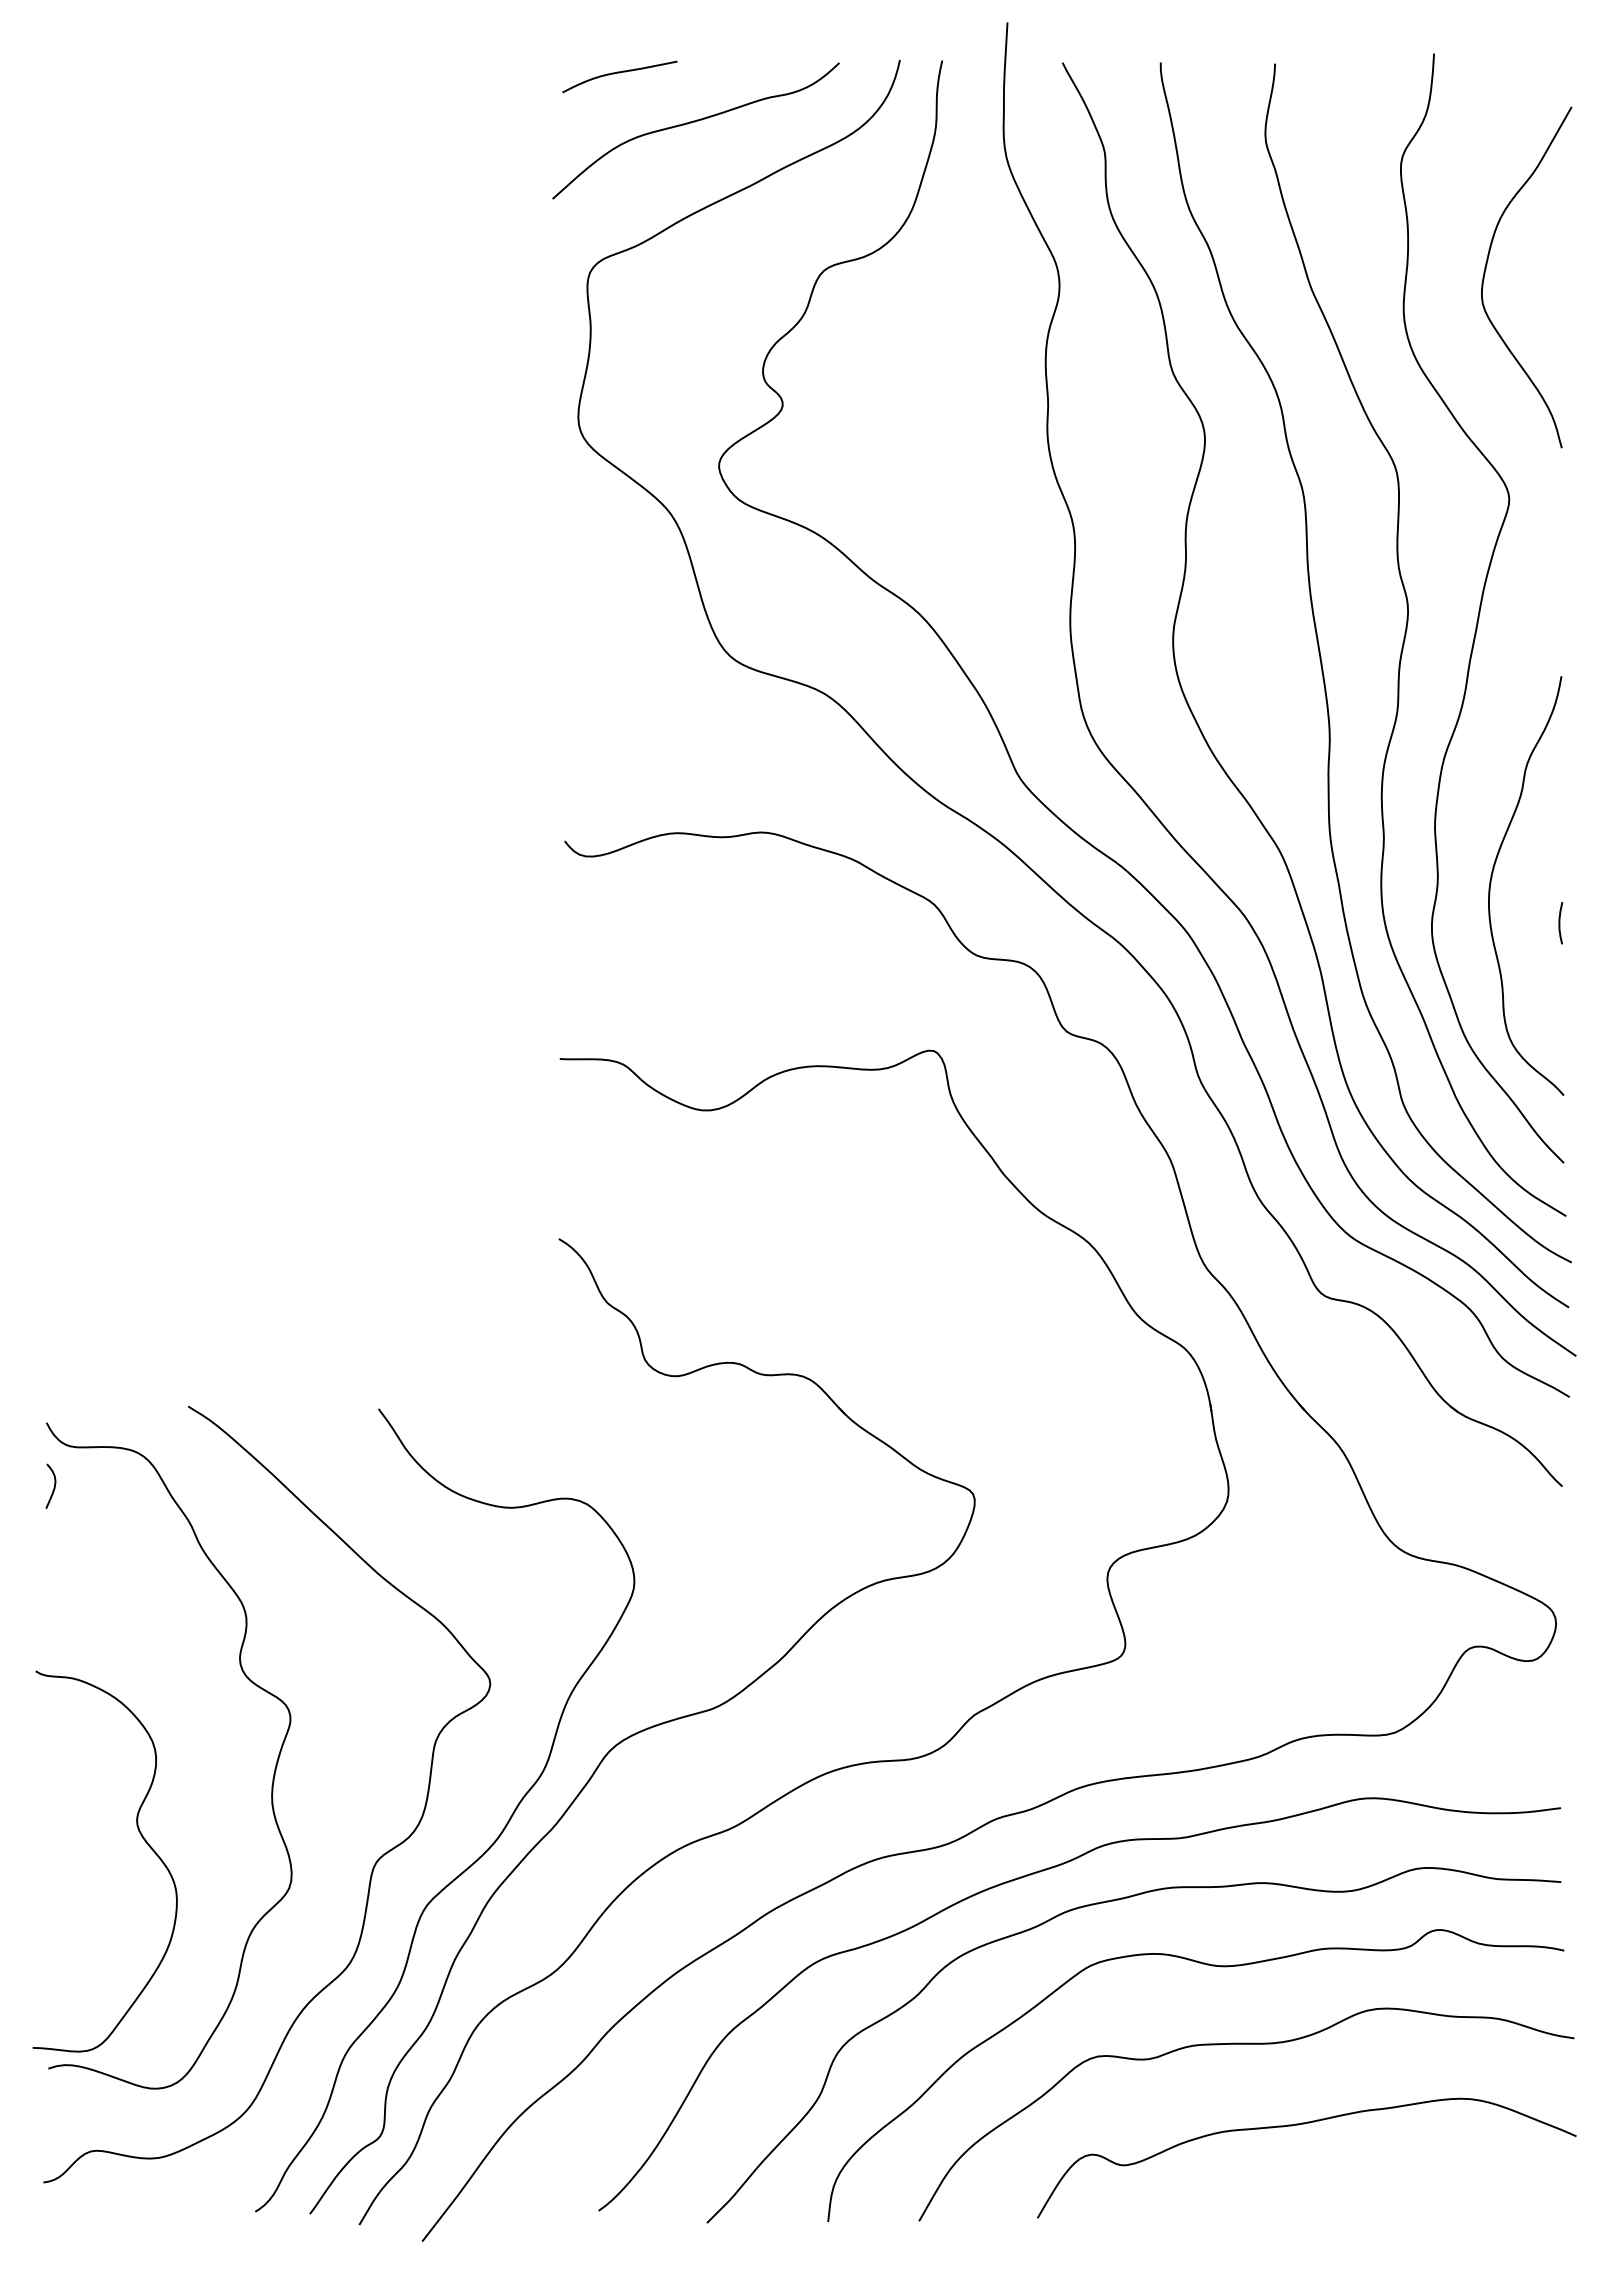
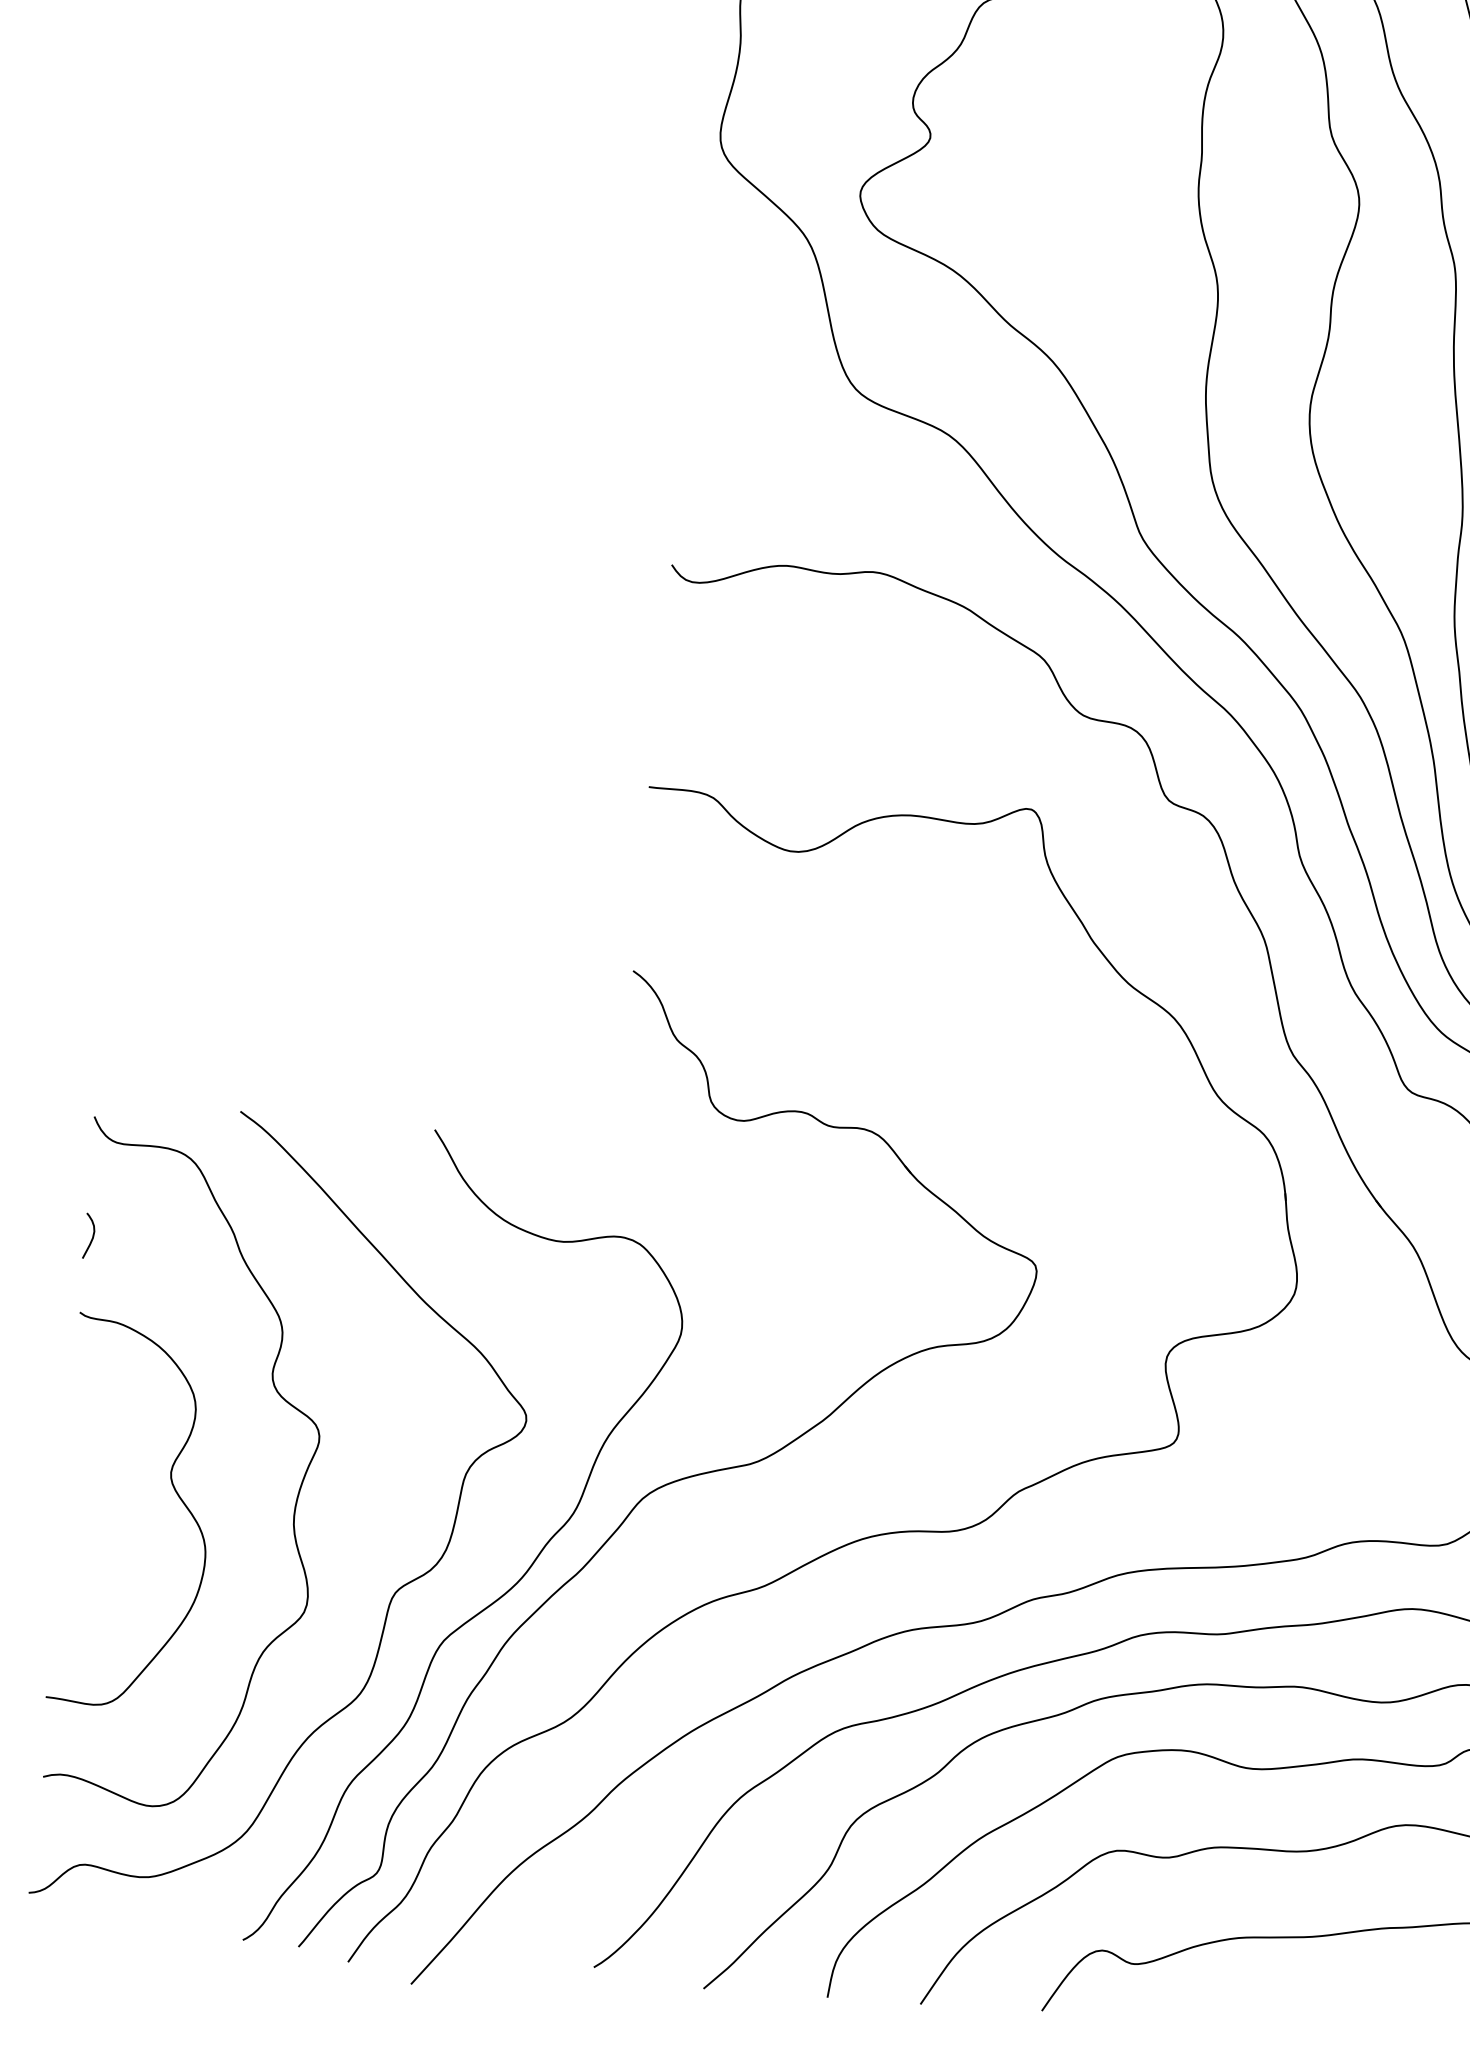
curve: (53, 1487) -> (91, 1237), moved
curve: (140, 1835) -> (173, 1488), moved

